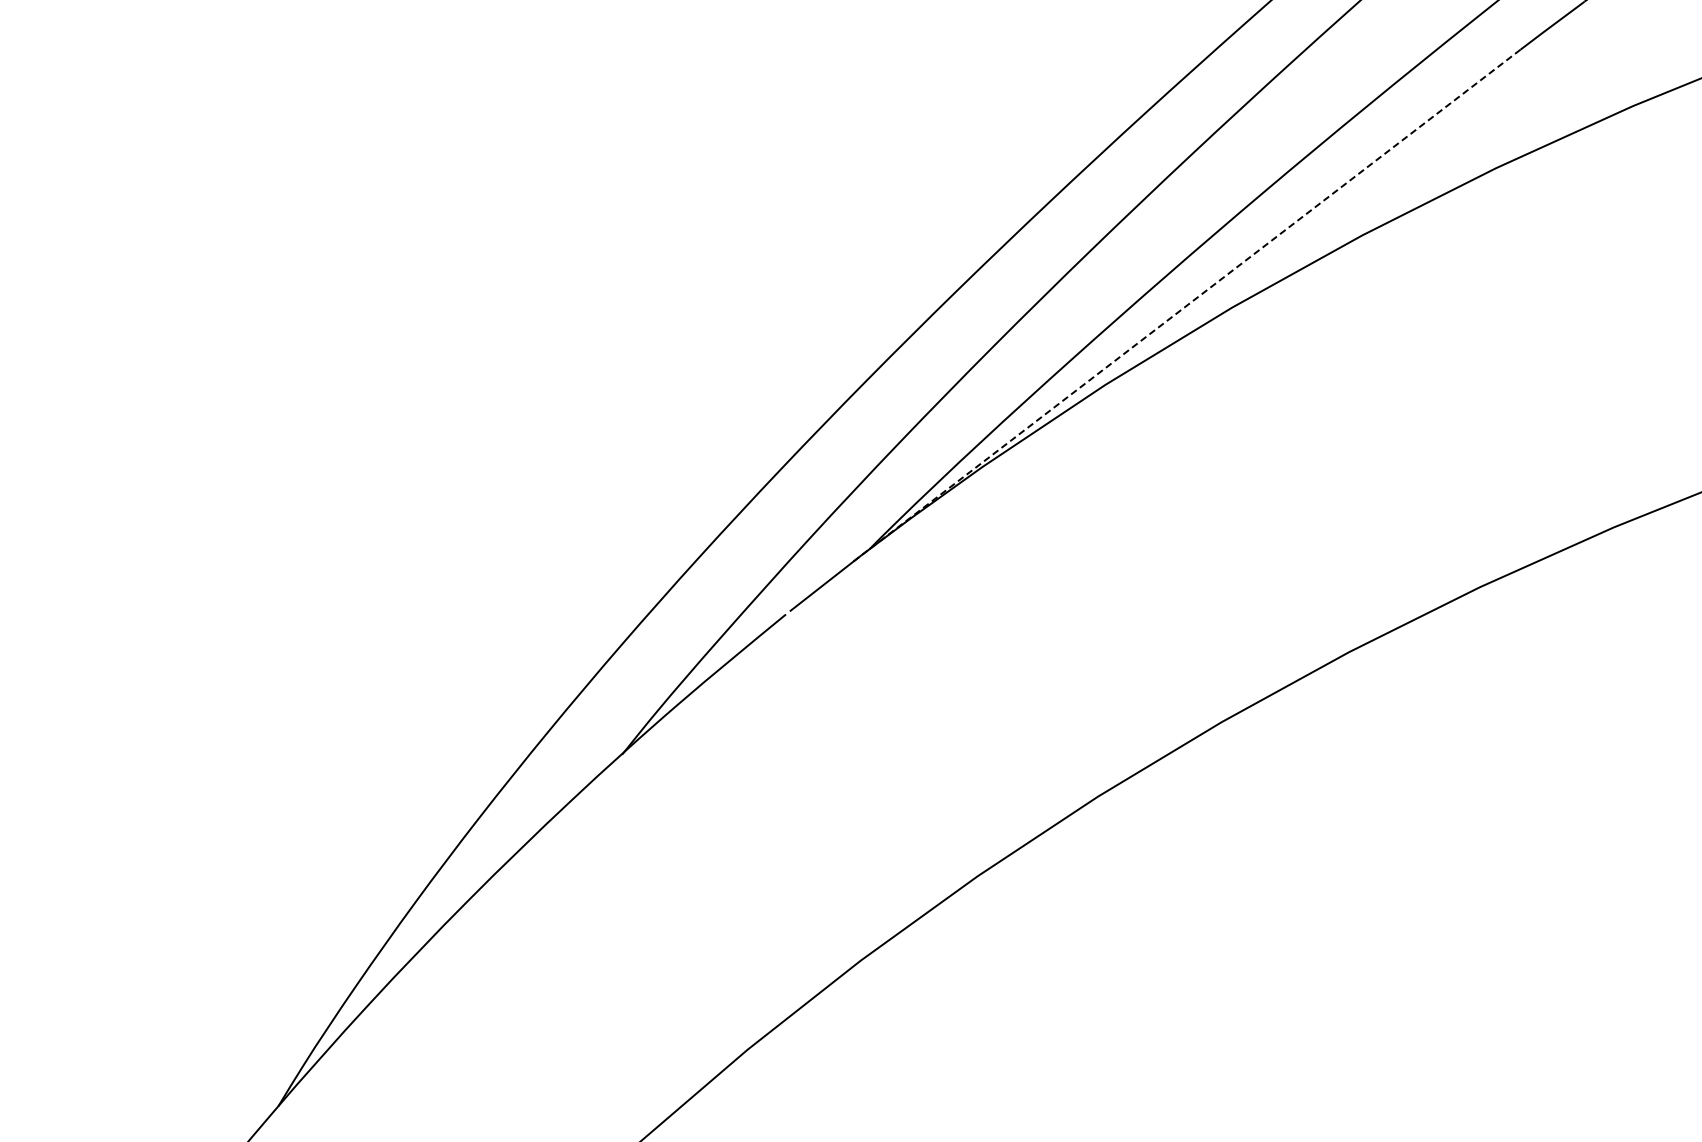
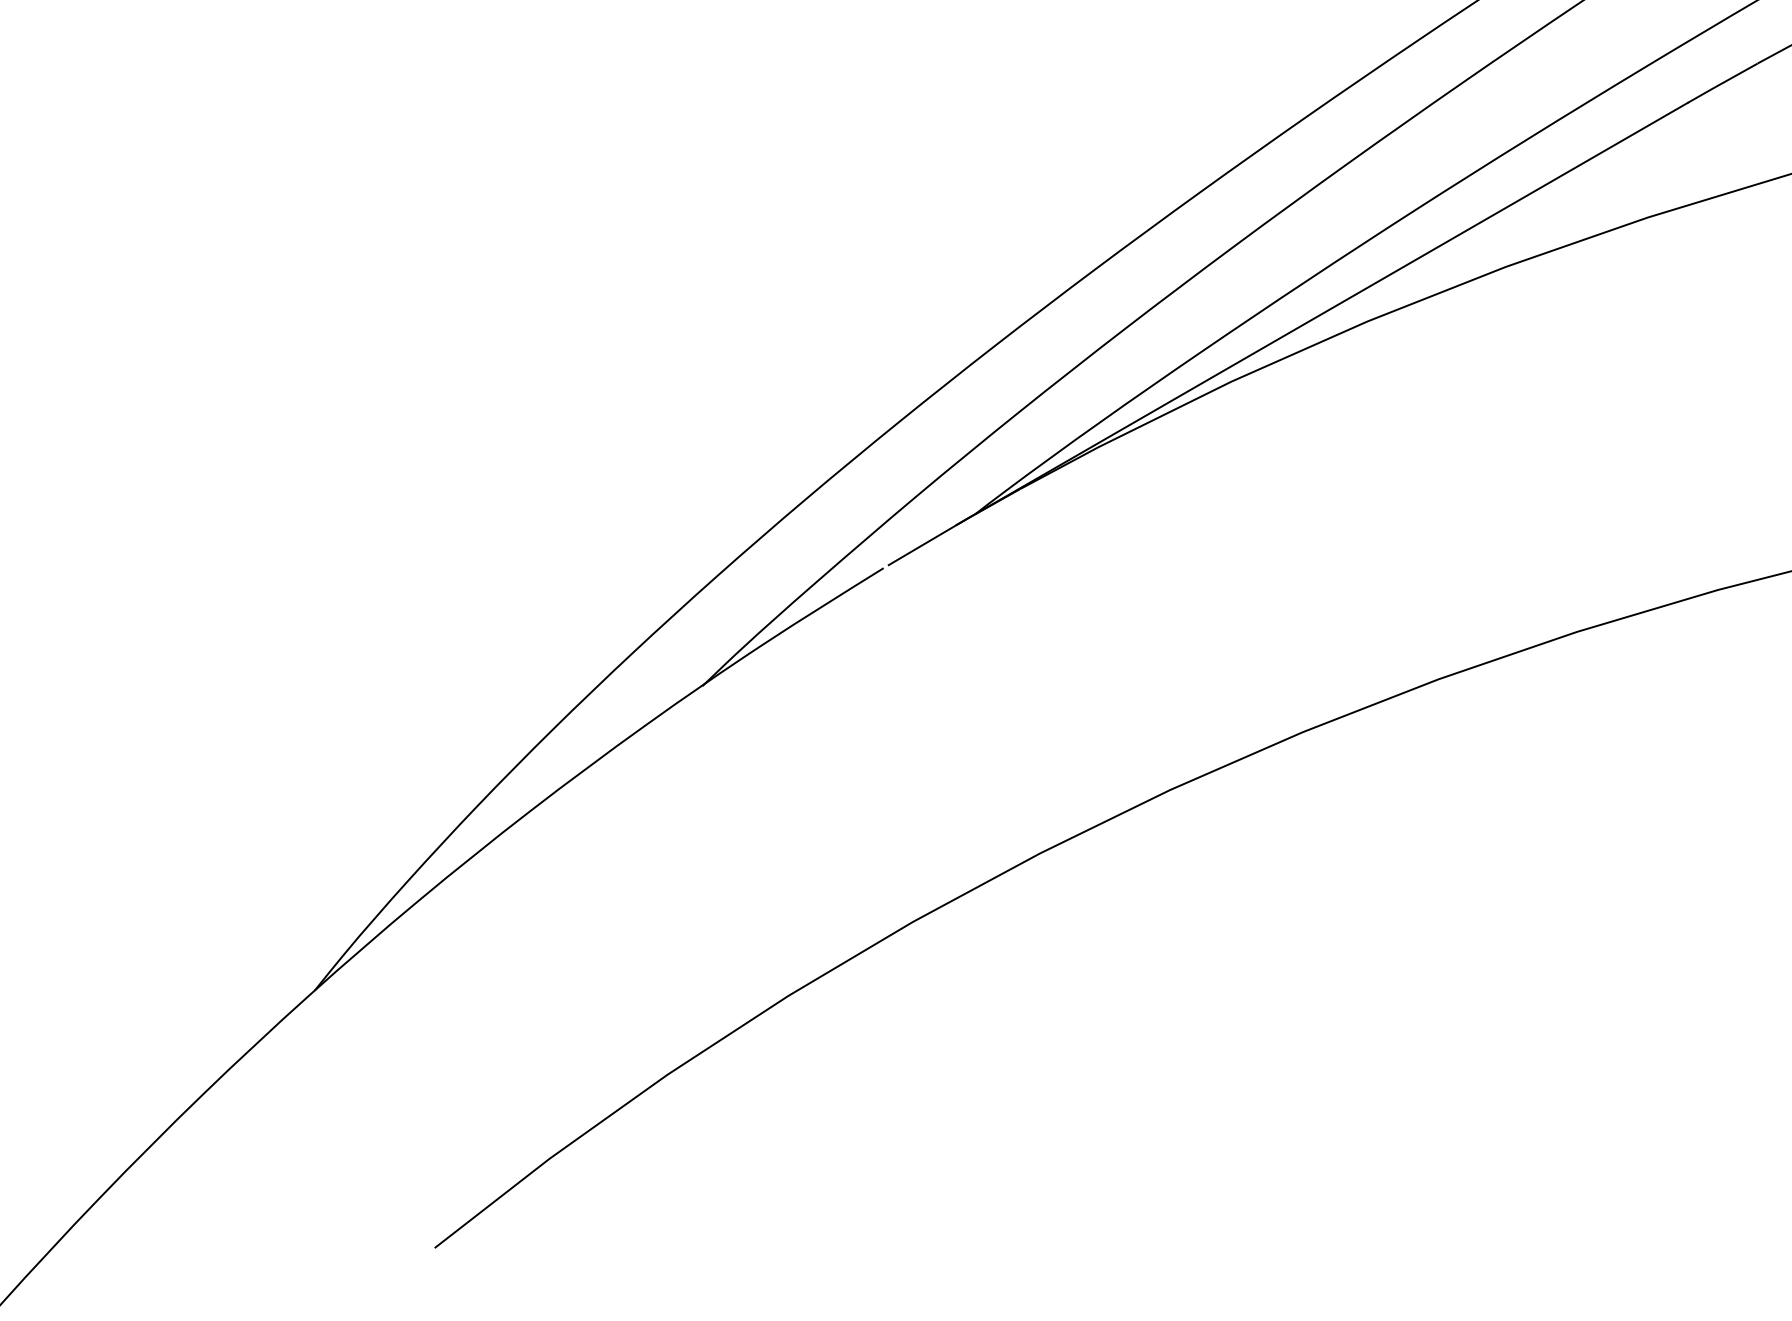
line: (1185, 306) -> (1321, 314), dashed -> solid

